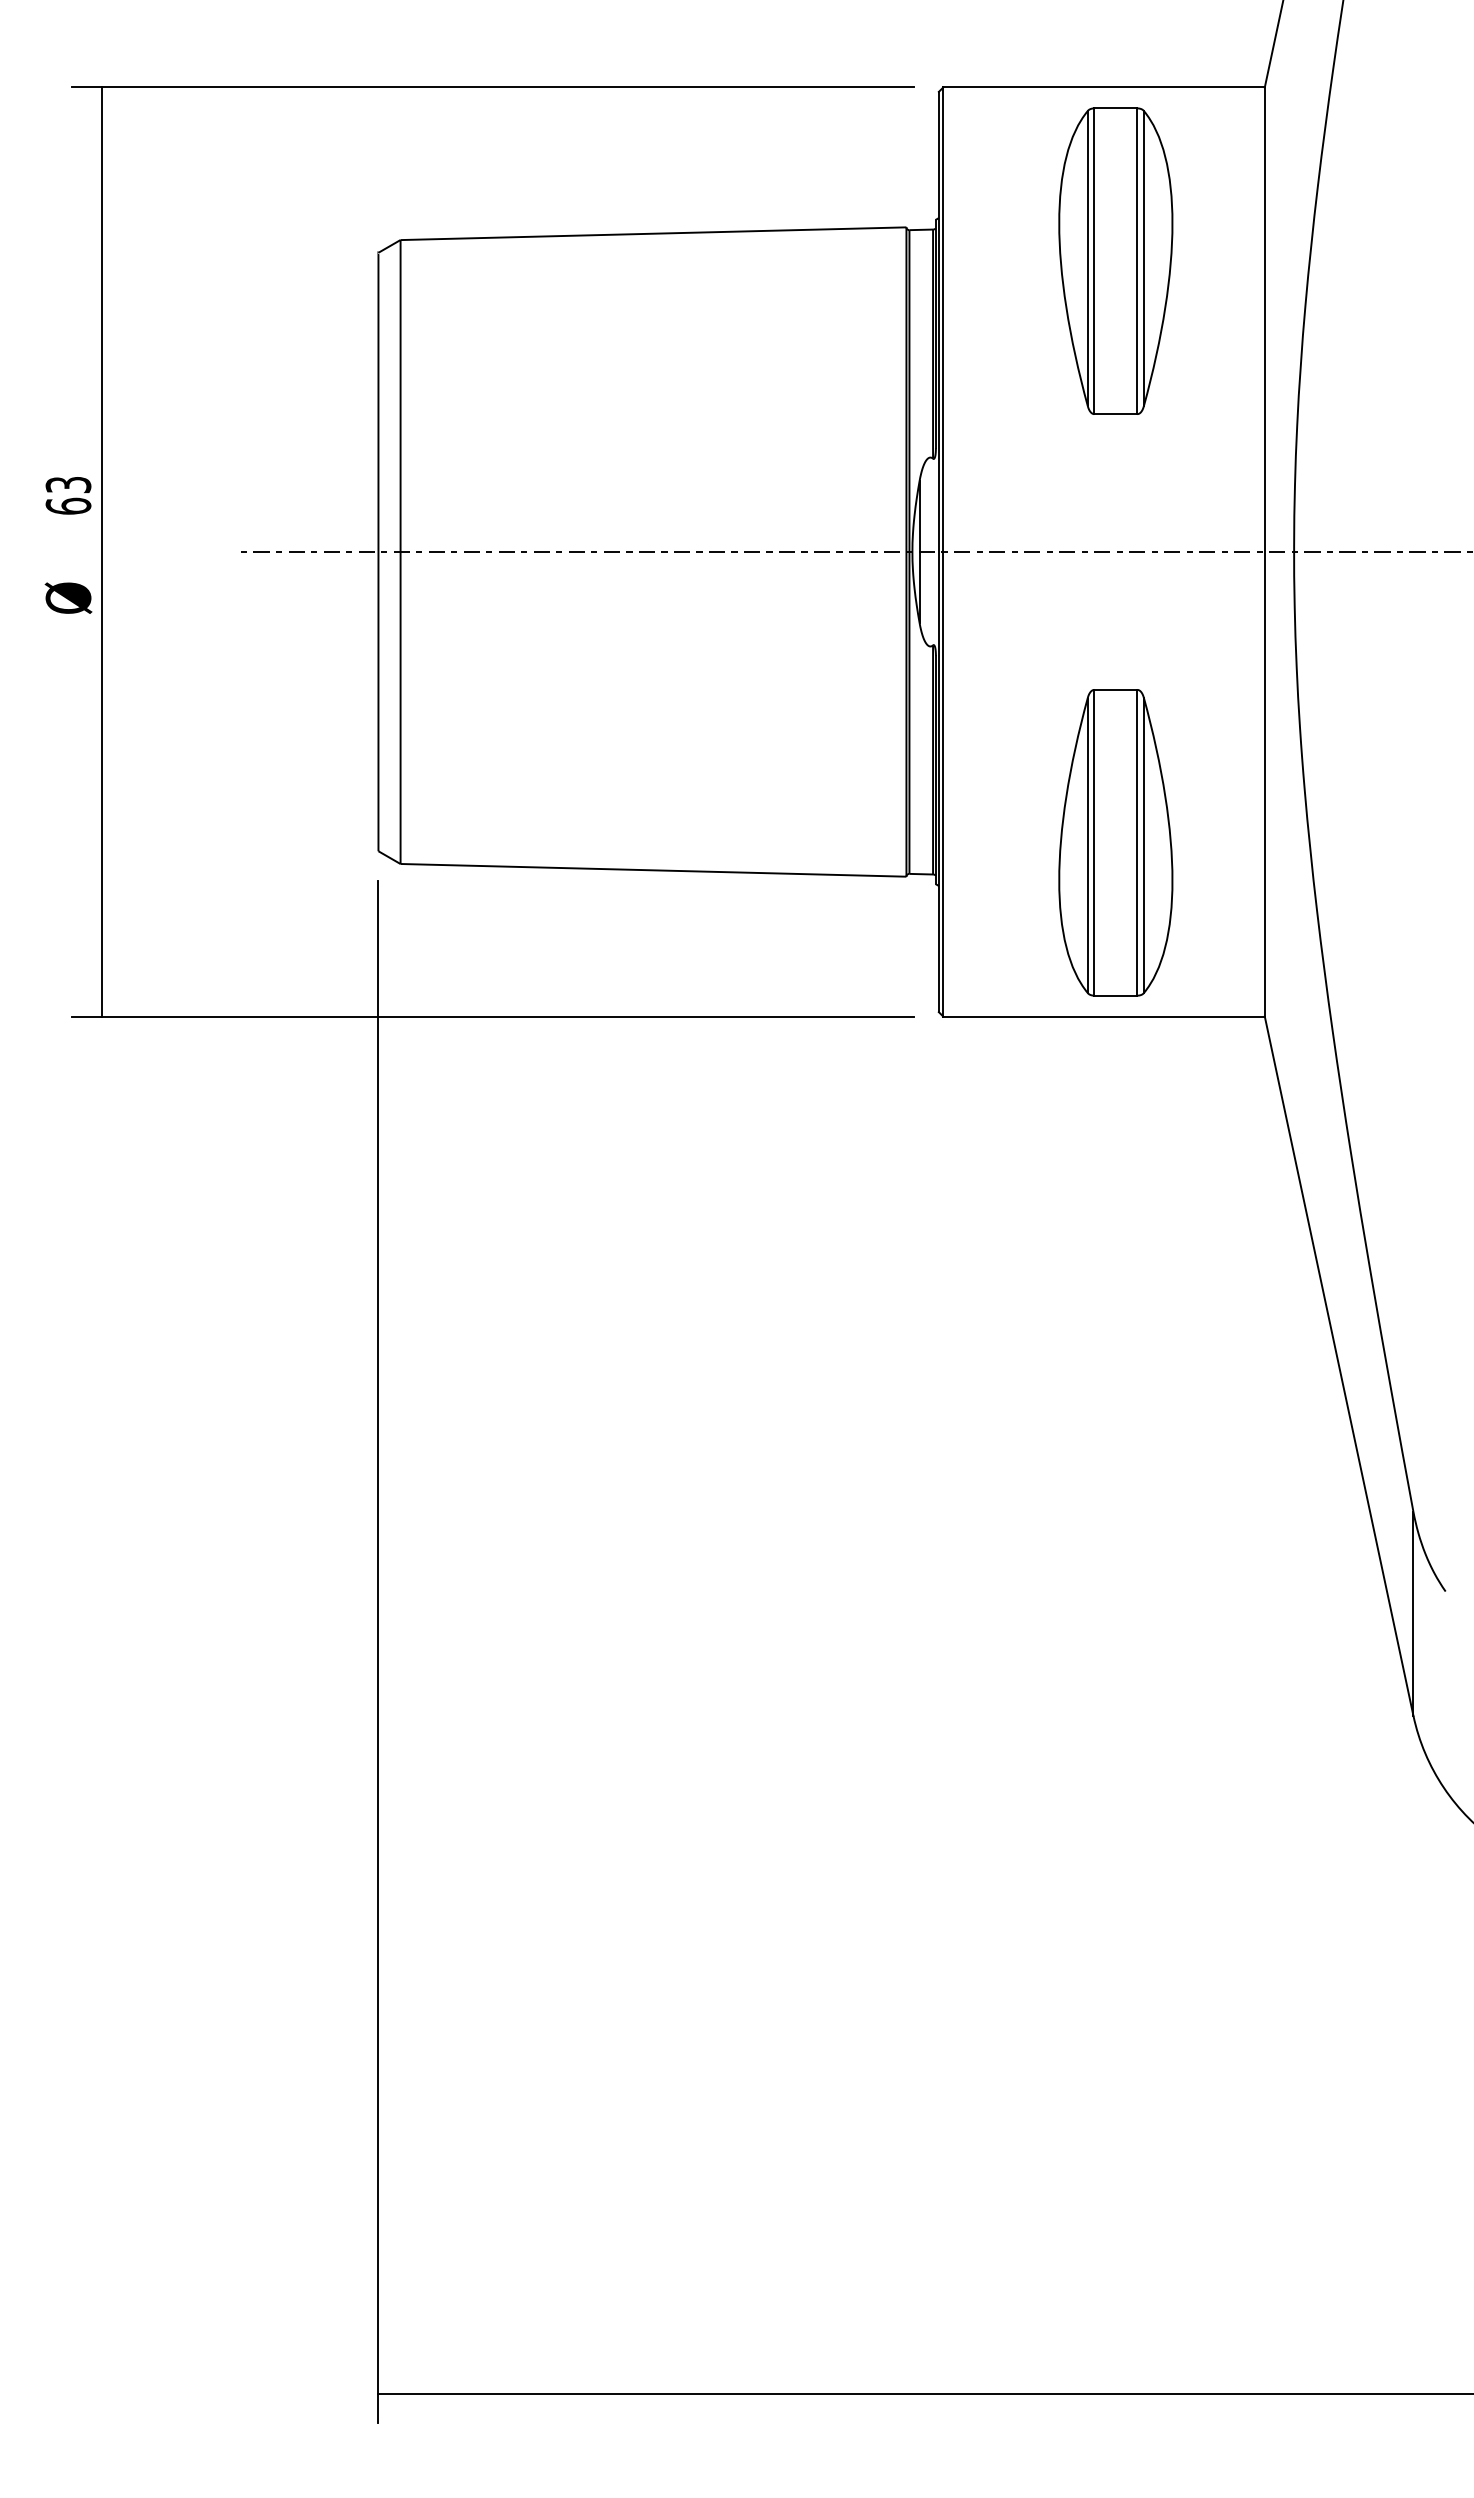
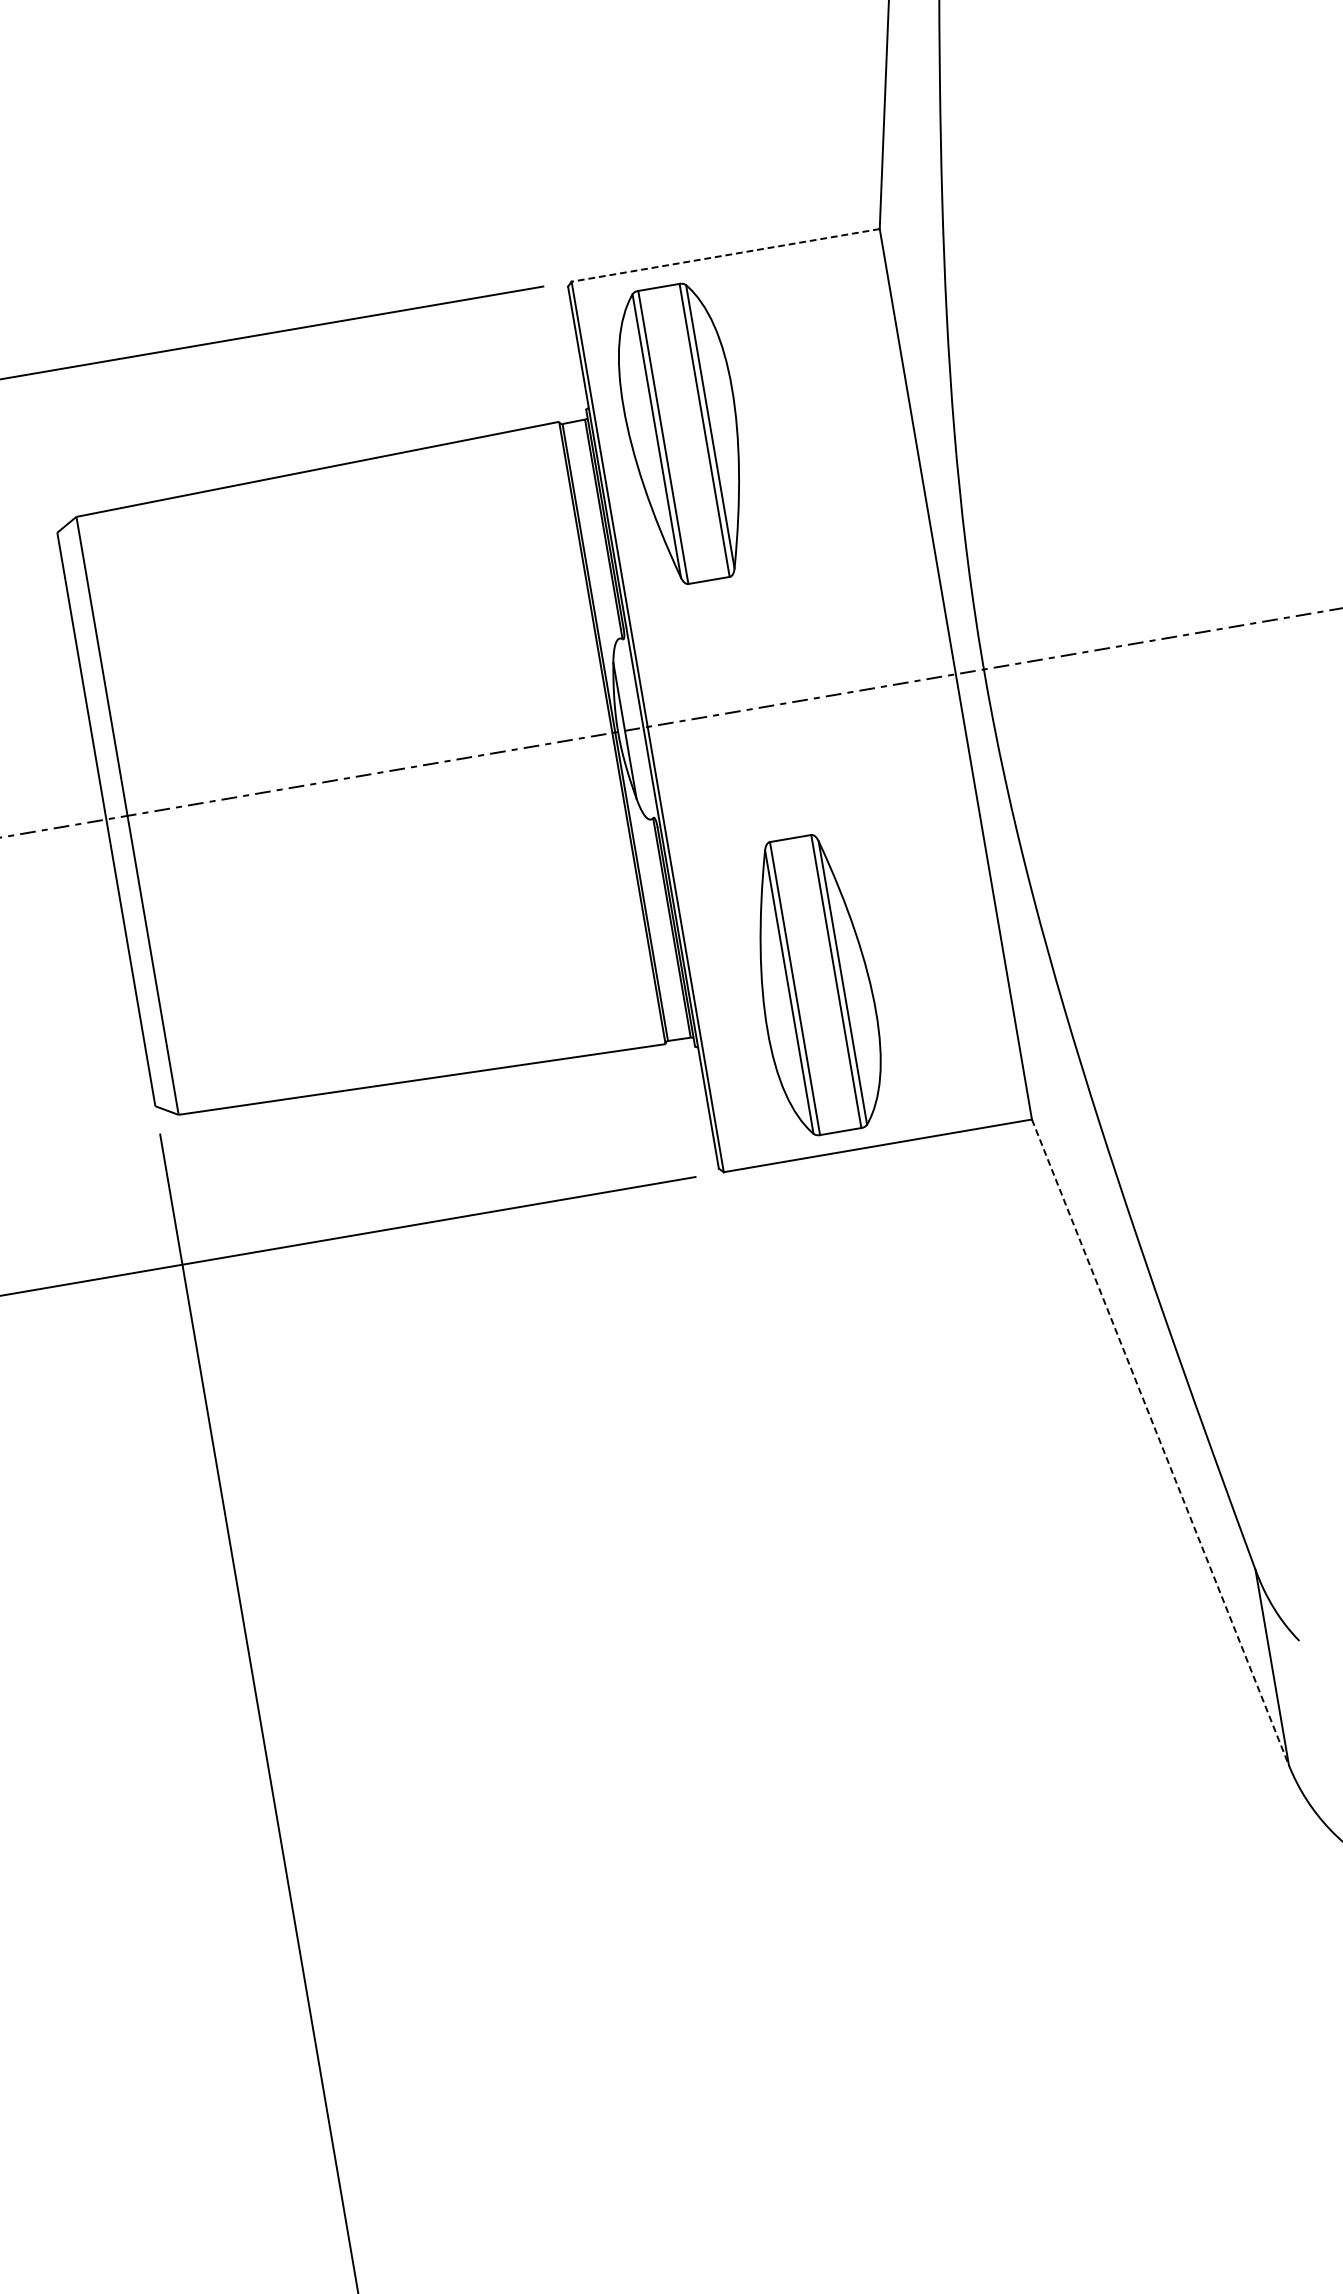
line: (1104, 87) -> (726, 255), solid -> dashed
part: (1115, 260) -> (683, 433), moved
part: (1115, 842) -> (815, 984), moved
line: (1339, 1366) -> (1160, 1442), solid -> dashed

